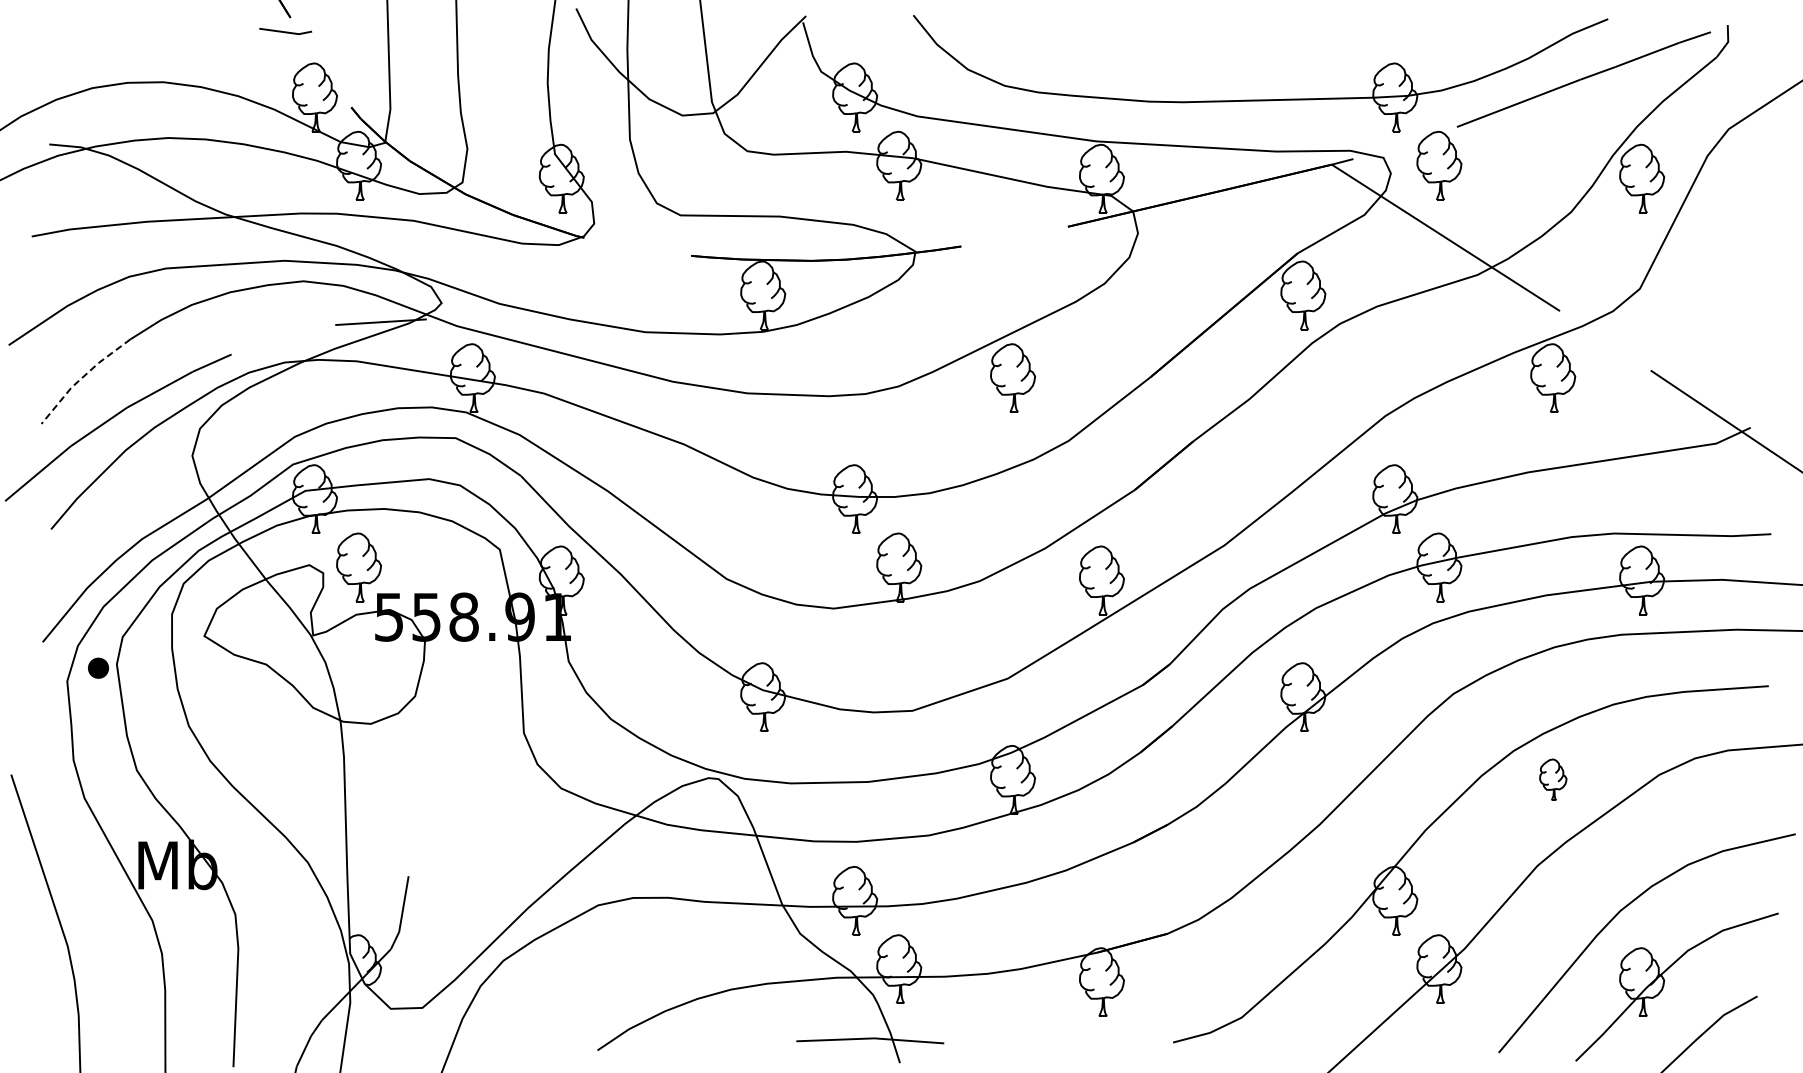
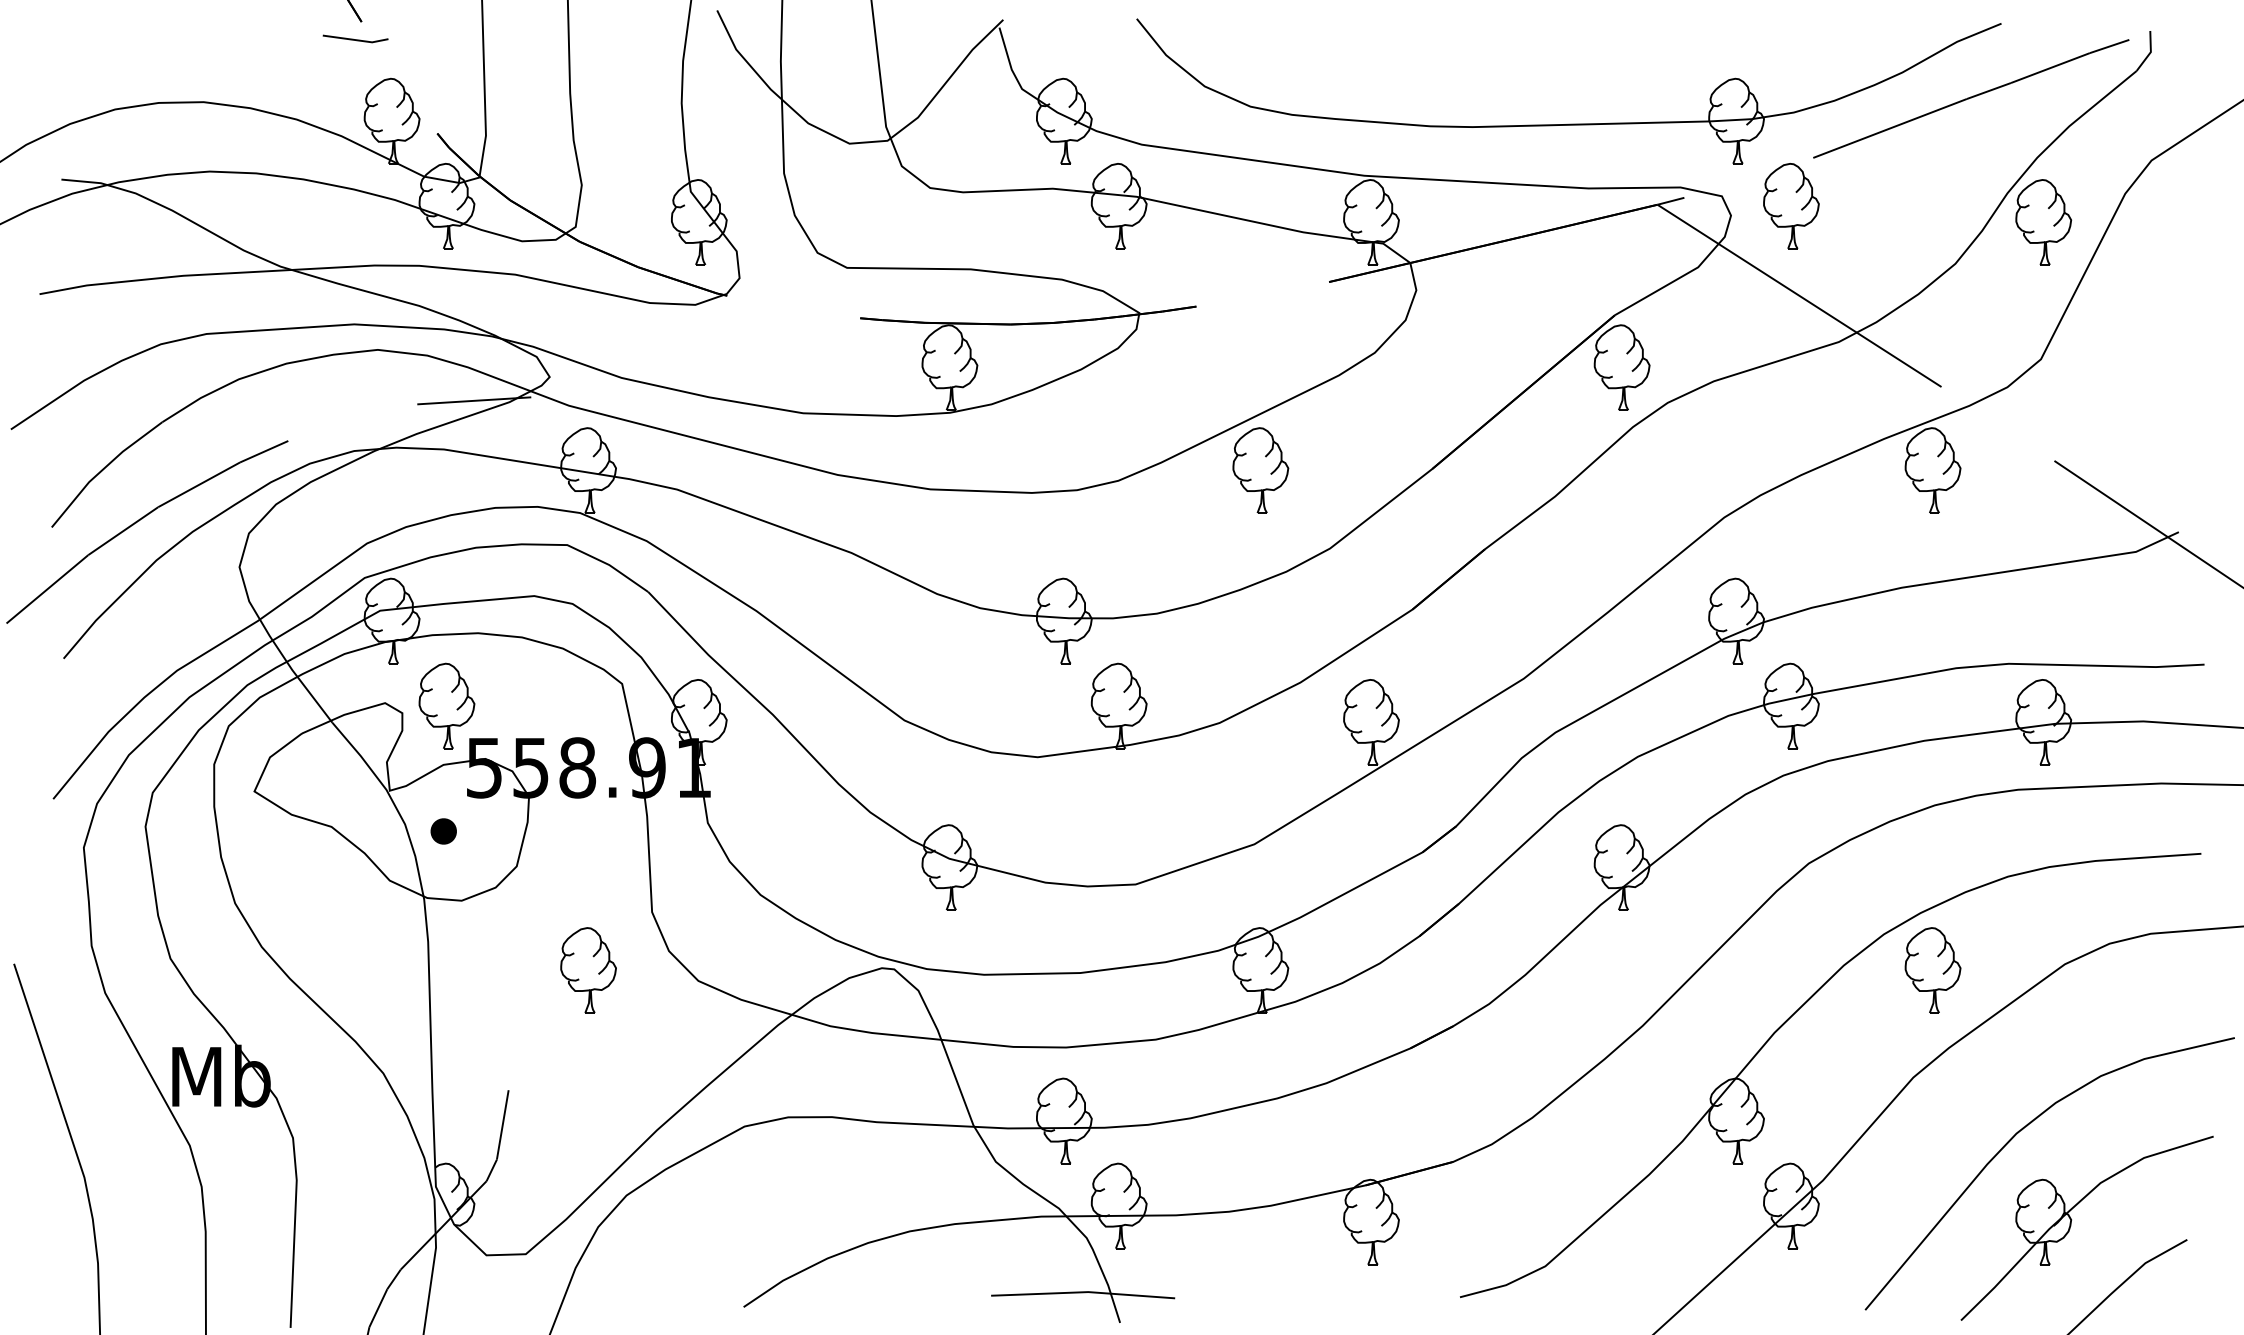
line: (81, 378) -> (101, 470), dashed -> solid
part: (98, 667) -> (443, 830), moved
part: (472, 779) -> (588, 969), added
part: (1553, 779) -> (1933, 969), size x1.67

